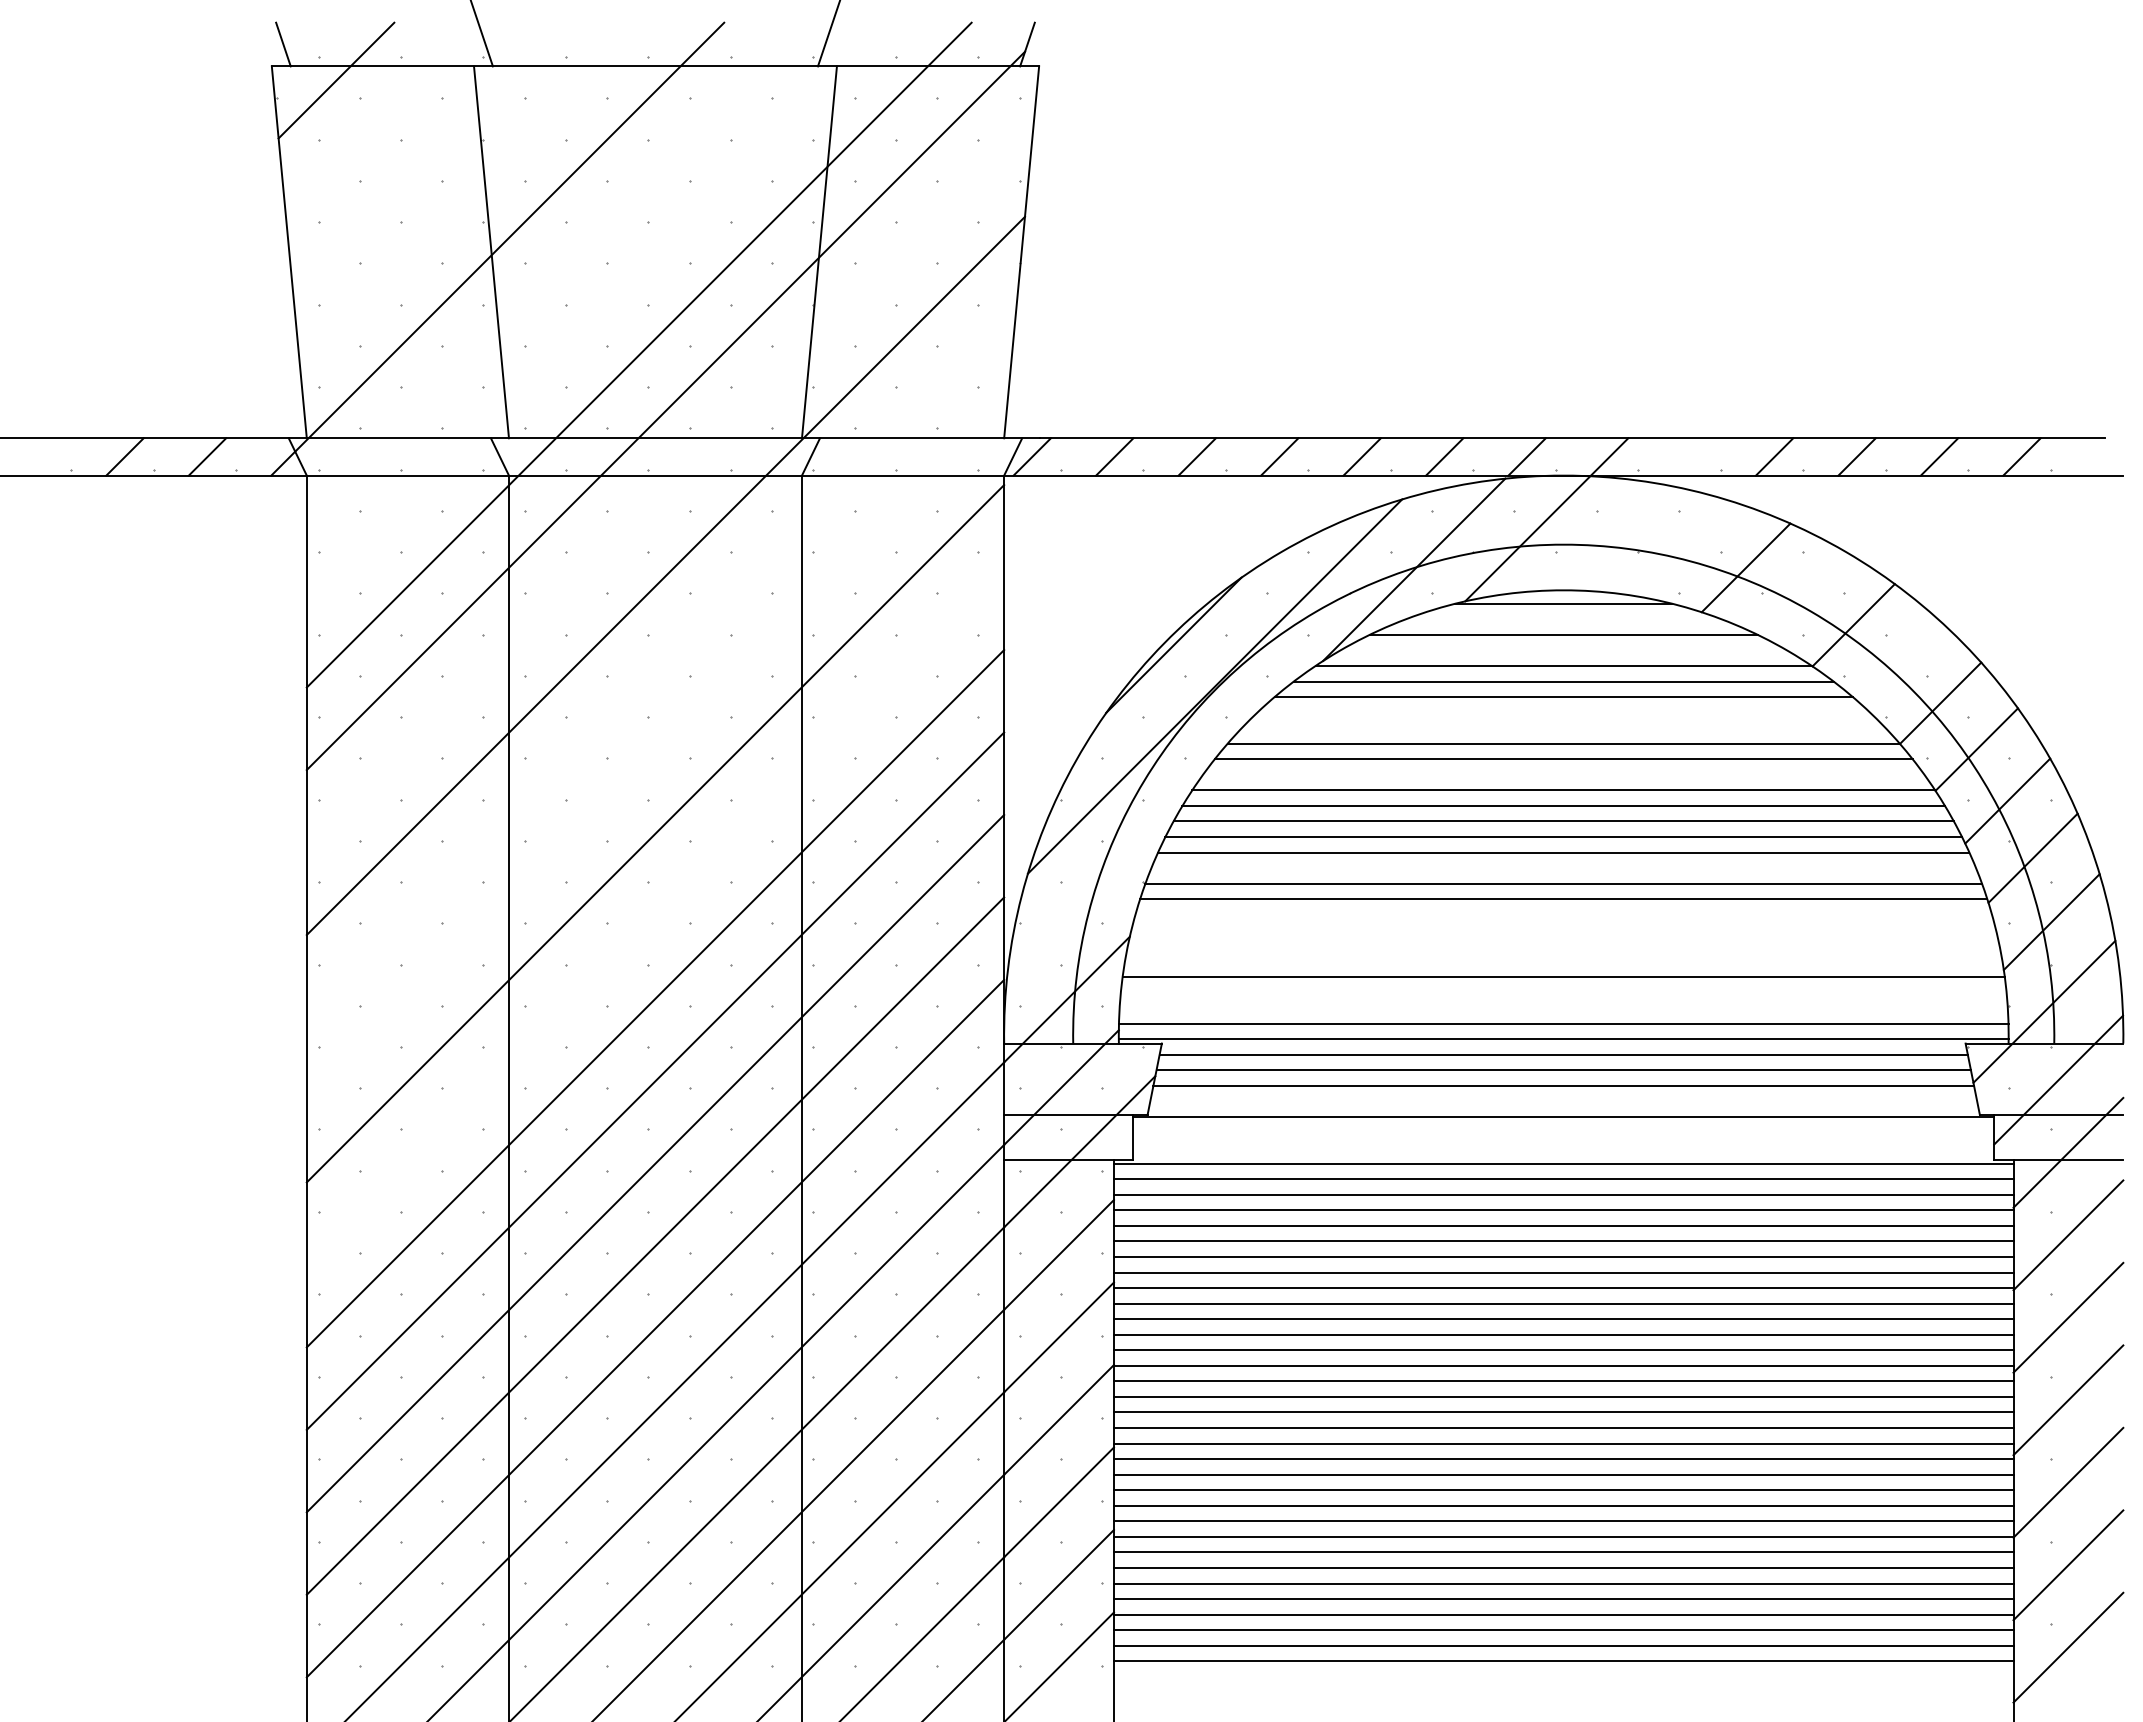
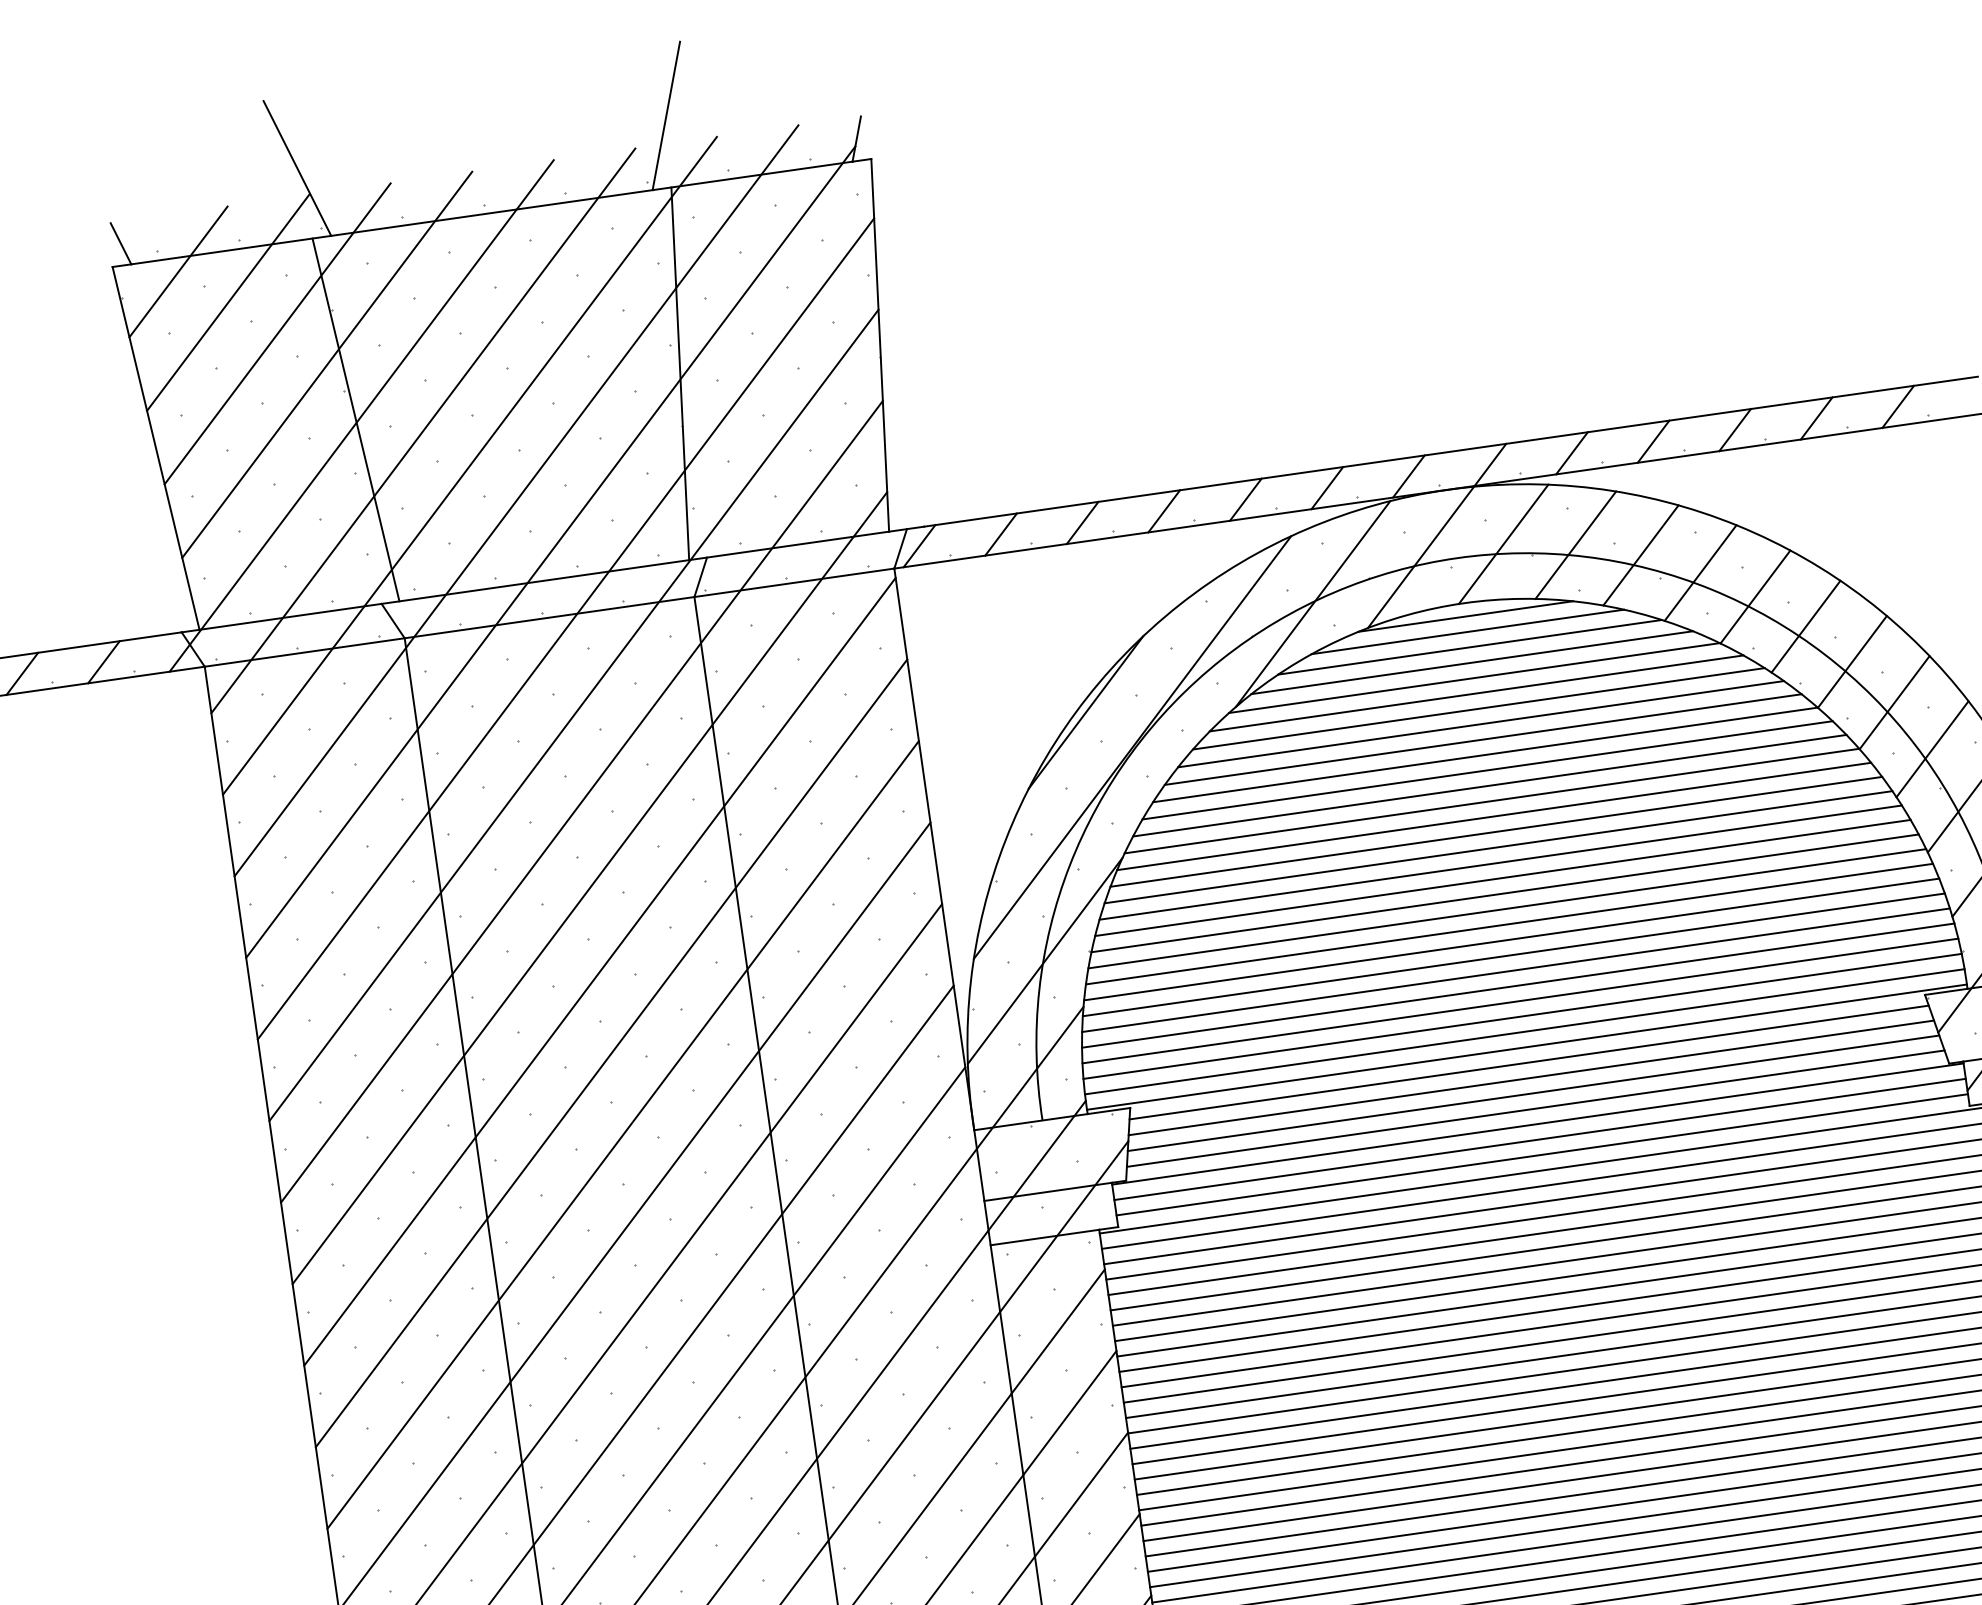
line: (380, 117) -> (227, 302), added
line: (425, 155) -> (277, 333), added
line: (470, 193) -> (326, 364), added
line: (556, 272) -> (423, 430), added
line: (597, 313) -> (469, 465), added
line: (1691, 456) -> (1571, 452), added
line: (669, 488) -> (565, 628), added
line: (1611, 537) -> (1503, 544), added
line: (1682, 548) -> (1575, 545), added
line: (1802, 593) -> (1700, 572), added
line: (1563, 619) -> (1467, 632), added
line: (1563, 650) -> (1472, 662), added
line: (1899, 661) -> (1805, 626), added
line: (661, 662) -> (581, 801), added
line: (1563, 712) -> (1480, 724), added
line: (1563, 728) -> (1483, 739), added
line: (656, 748) -> (588, 887), added
line: (1563, 774) -> (1489, 785), added
line: (1563, 868) -> (1502, 878), added
line: (1098, 885) -> (1045, 960), added
line: (1563, 914) -> (1509, 923), added
line: (655, 915) -> (611, 1052), added
line: (1563, 930) -> (1511, 939), added
line: (1563, 945) -> (1513, 954), added
line: (1563, 961) -> (1515, 970), added
line: (1563, 992) -> (1520, 1000), added
line: (1563, 1008) -> (1522, 1016), added
line: (1563, 1101) -> (1535, 1108), added
line: (1563, 1132) -> (1539, 1139), added
line: (1563, 1148) -> (1542, 1155), added

